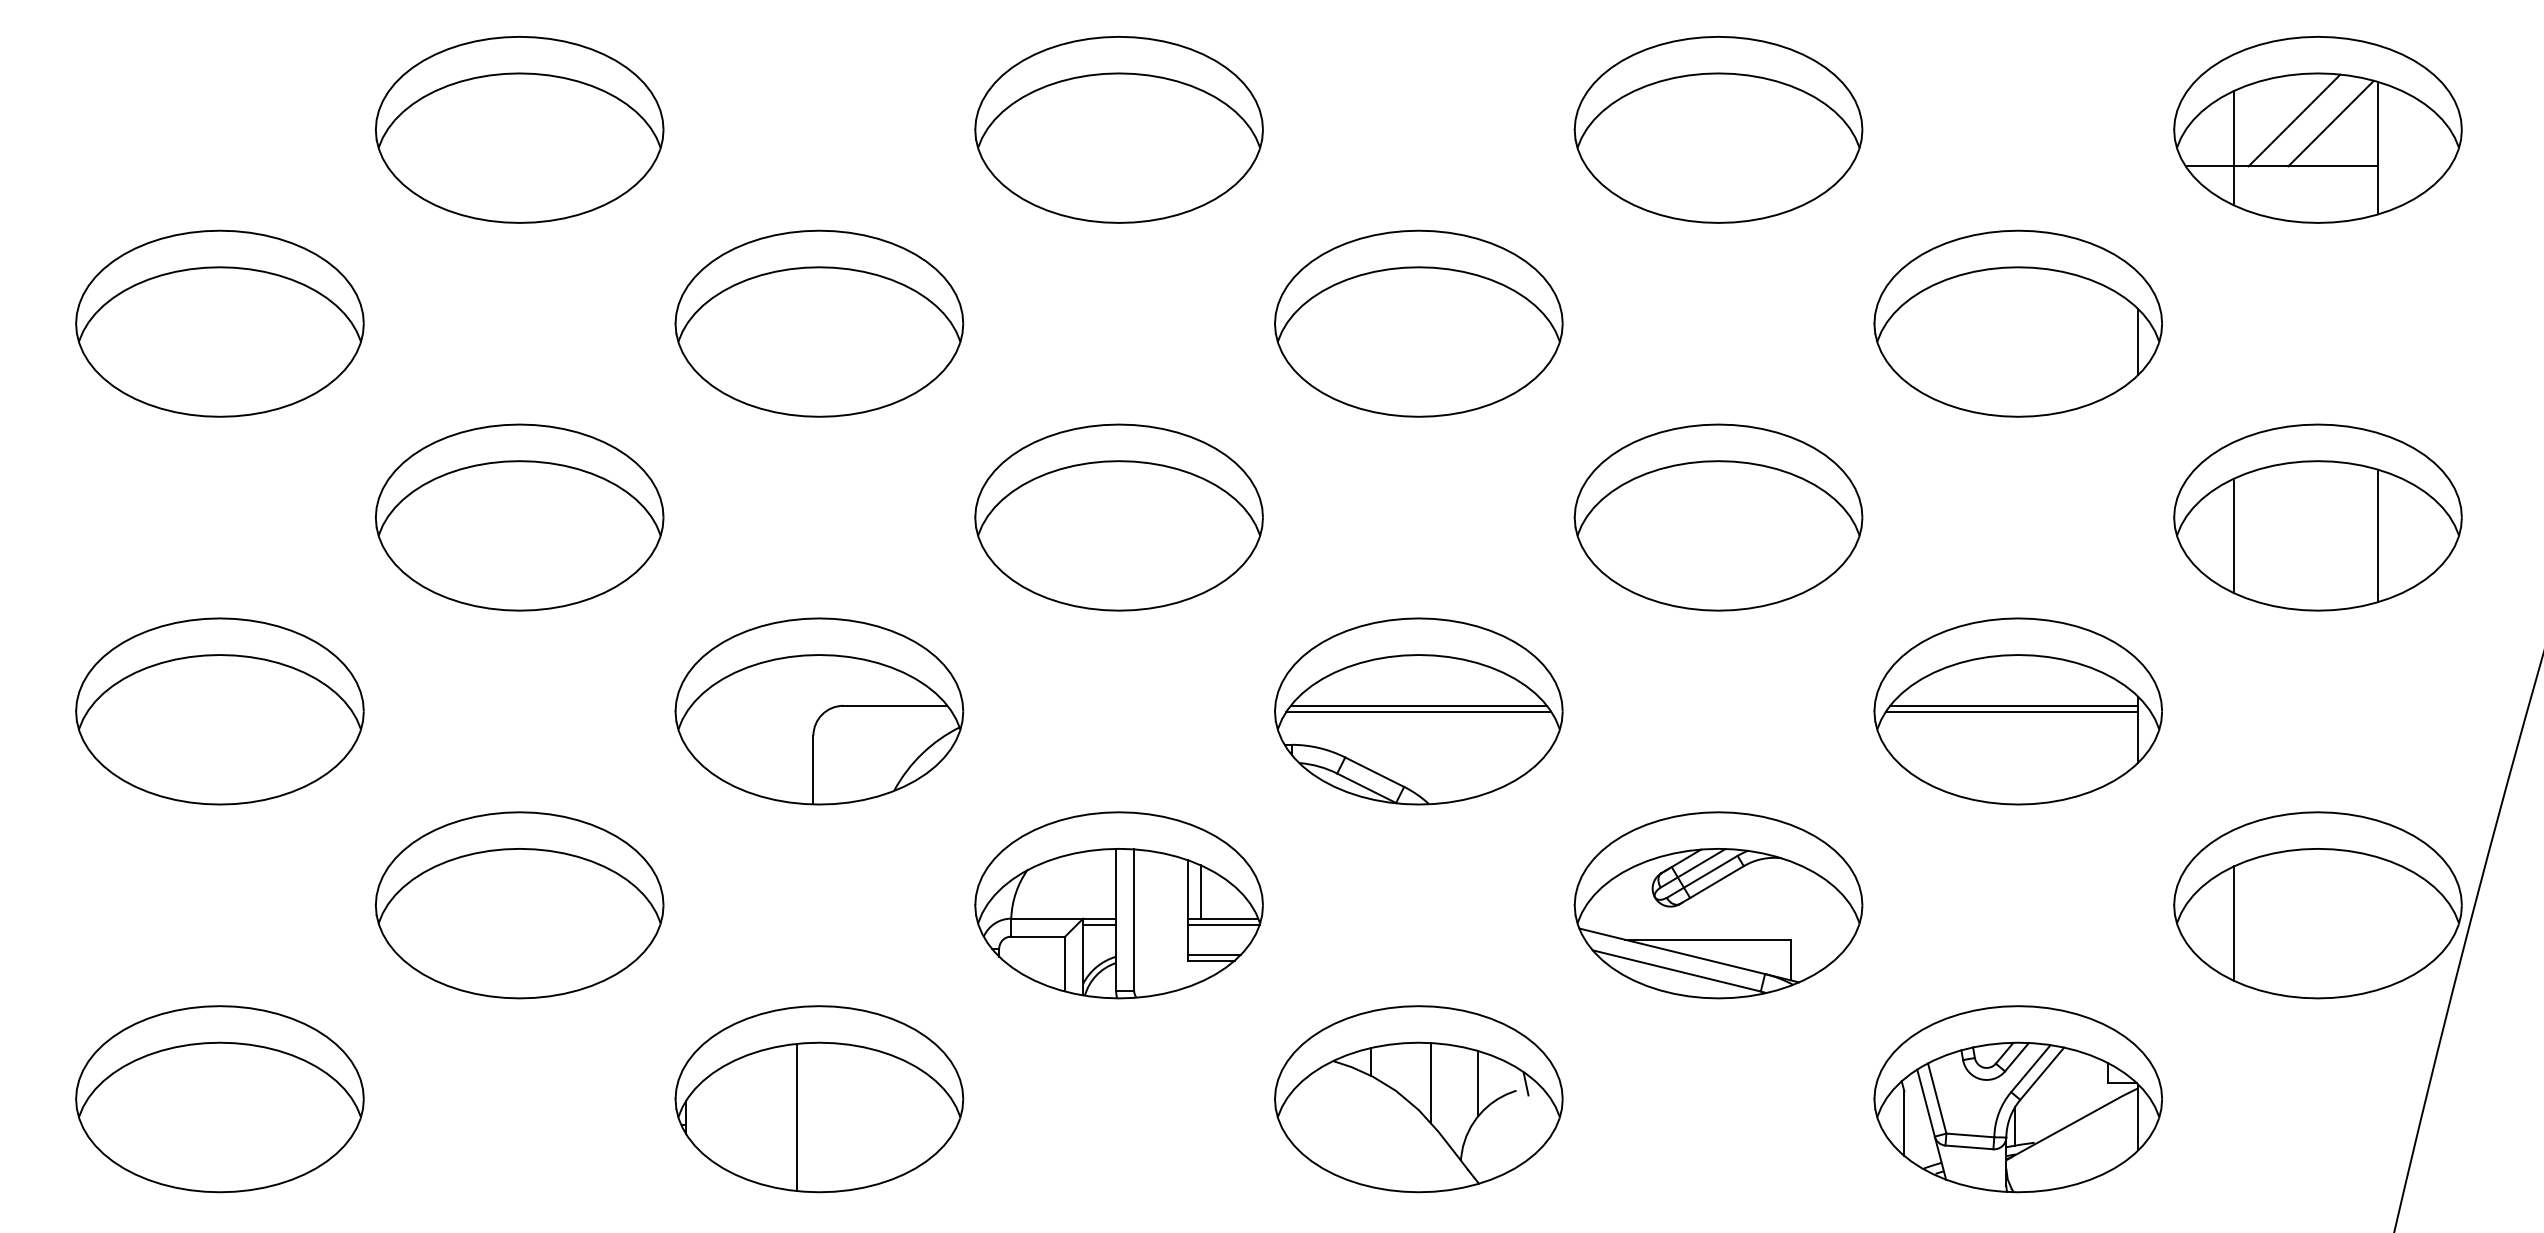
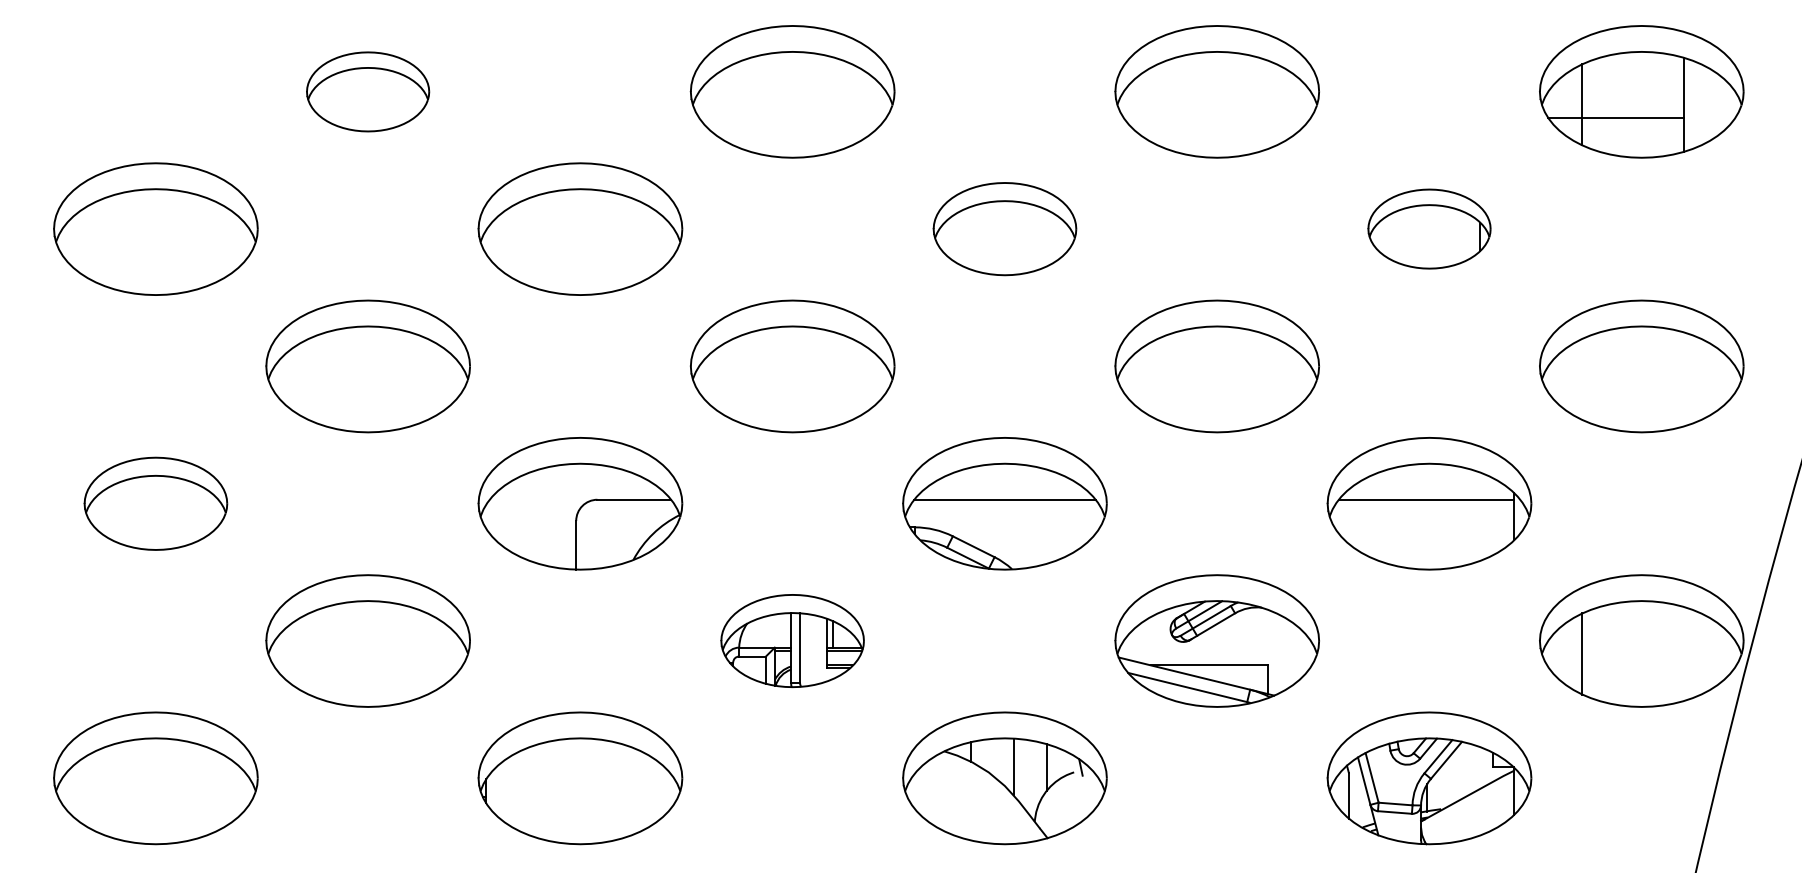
line: (2293, 119) -> (1624, 84), removed
line: (2330, 123) -> (1650, 87), removed
part: (518, 129) -> (367, 91), size x0.6
part: (1418, 322) -> (1004, 228), size x0.7
part: (2018, 322) -> (1429, 228), size x0.6
line: (2234, 534) -> (1582, 378), removed
line: (2378, 536) -> (1684, 379), removed
part: (219, 711) -> (155, 503), size x0.7
line: (1418, 712) -> (1004, 504), removed
line: (2011, 712) -> (1424, 504), removed
part: (1118, 904) -> (792, 640), size x0.7
line: (796, 1117) -> (564, 791), removed

